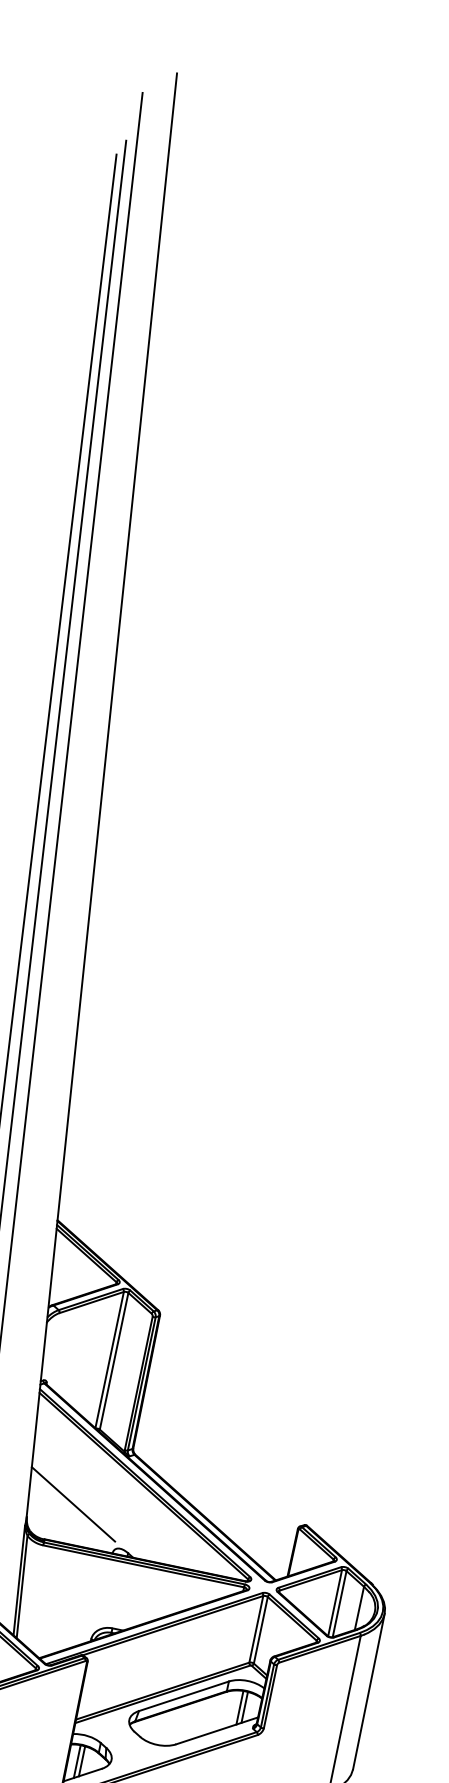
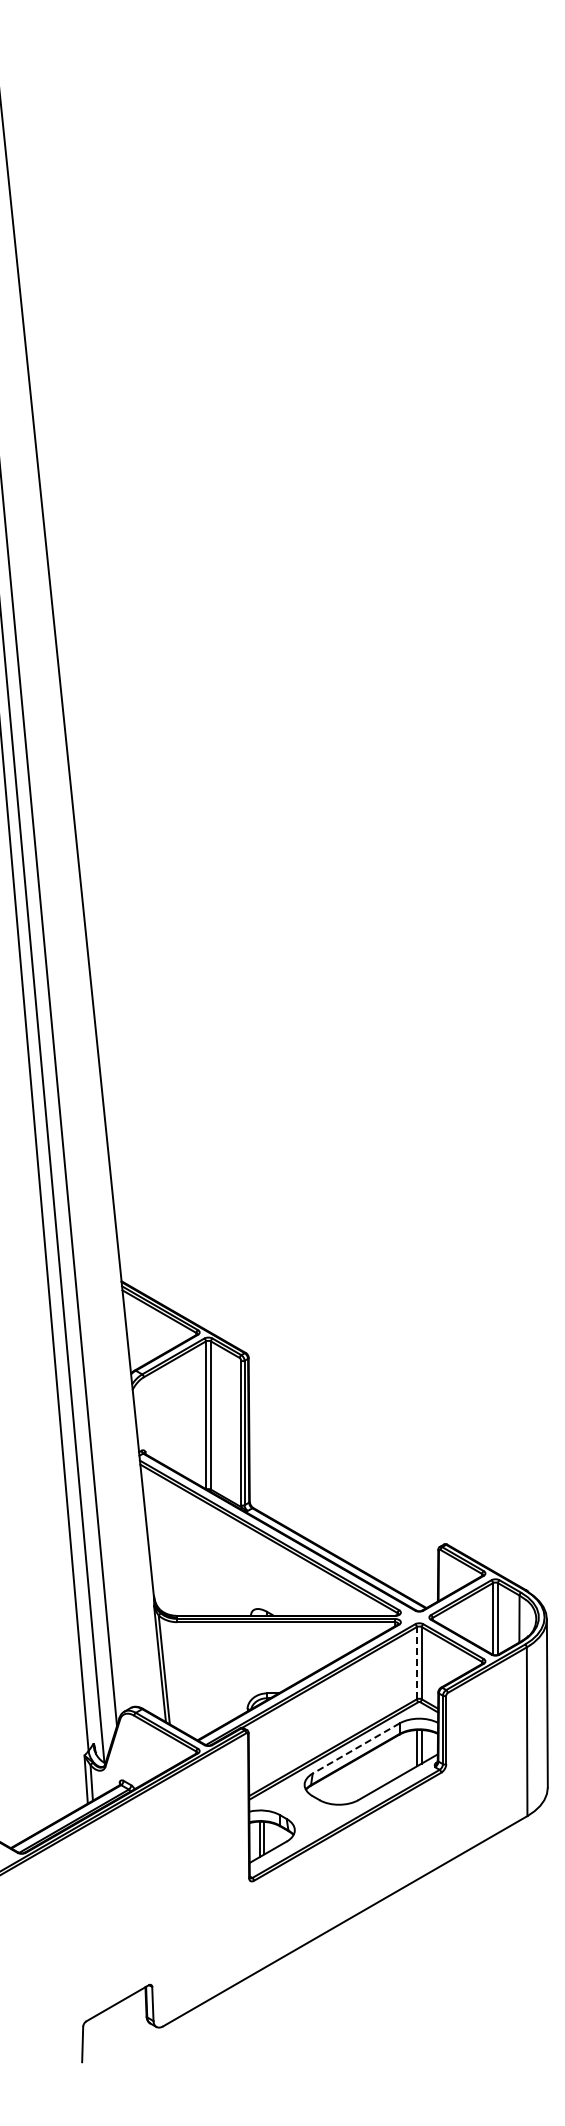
line: (73, 1503) -> (199, 1572), removed
line: (256, 1628) -> (416, 1662), solid -> dashed
line: (183, 1696) -> (355, 1748), solid -> dashed

